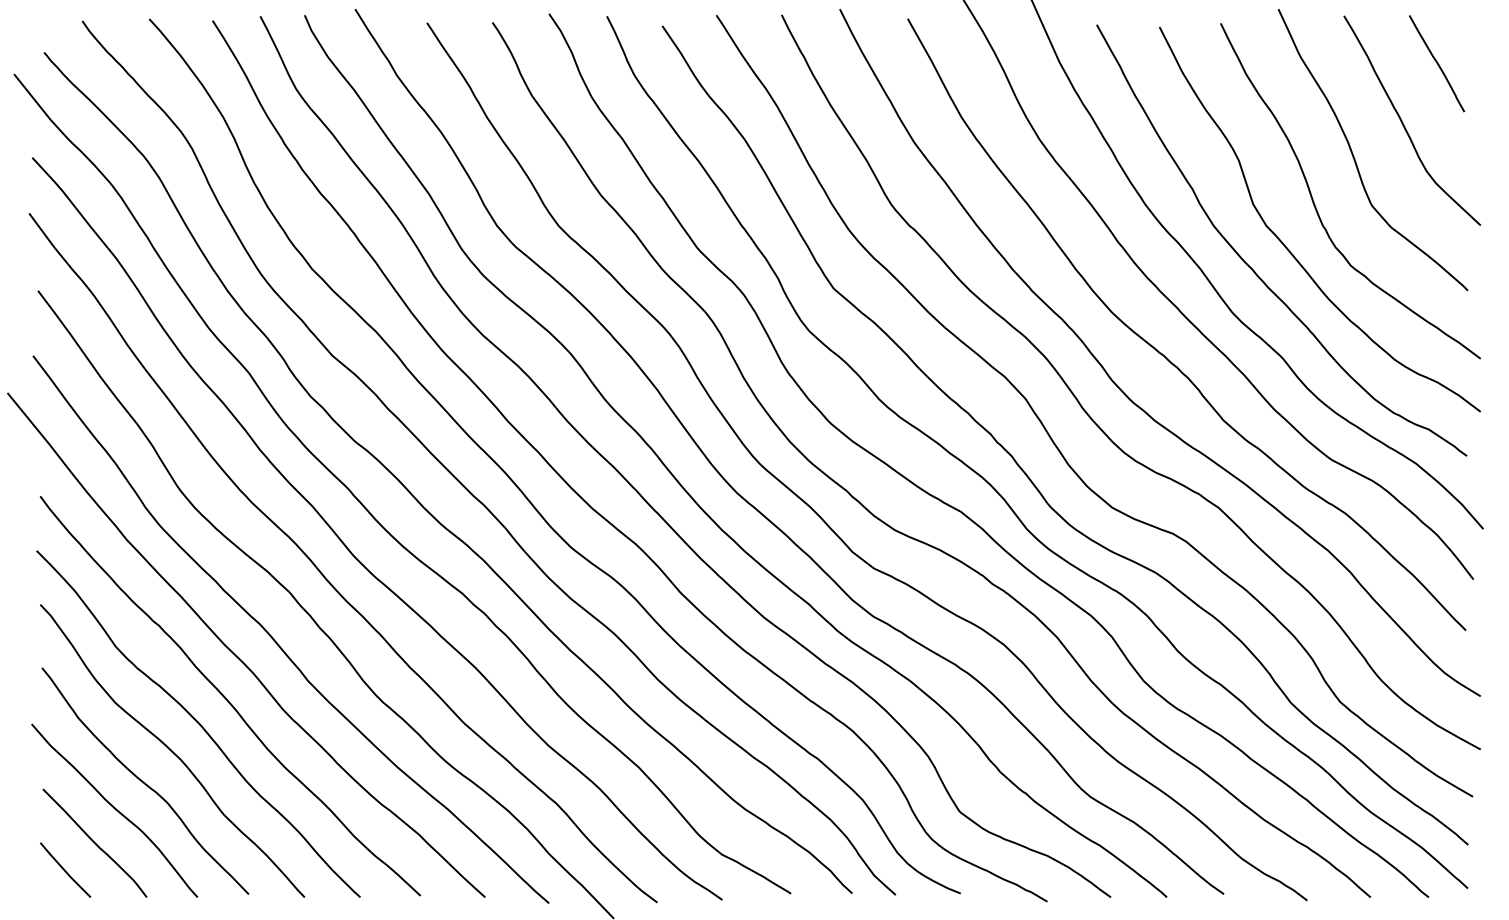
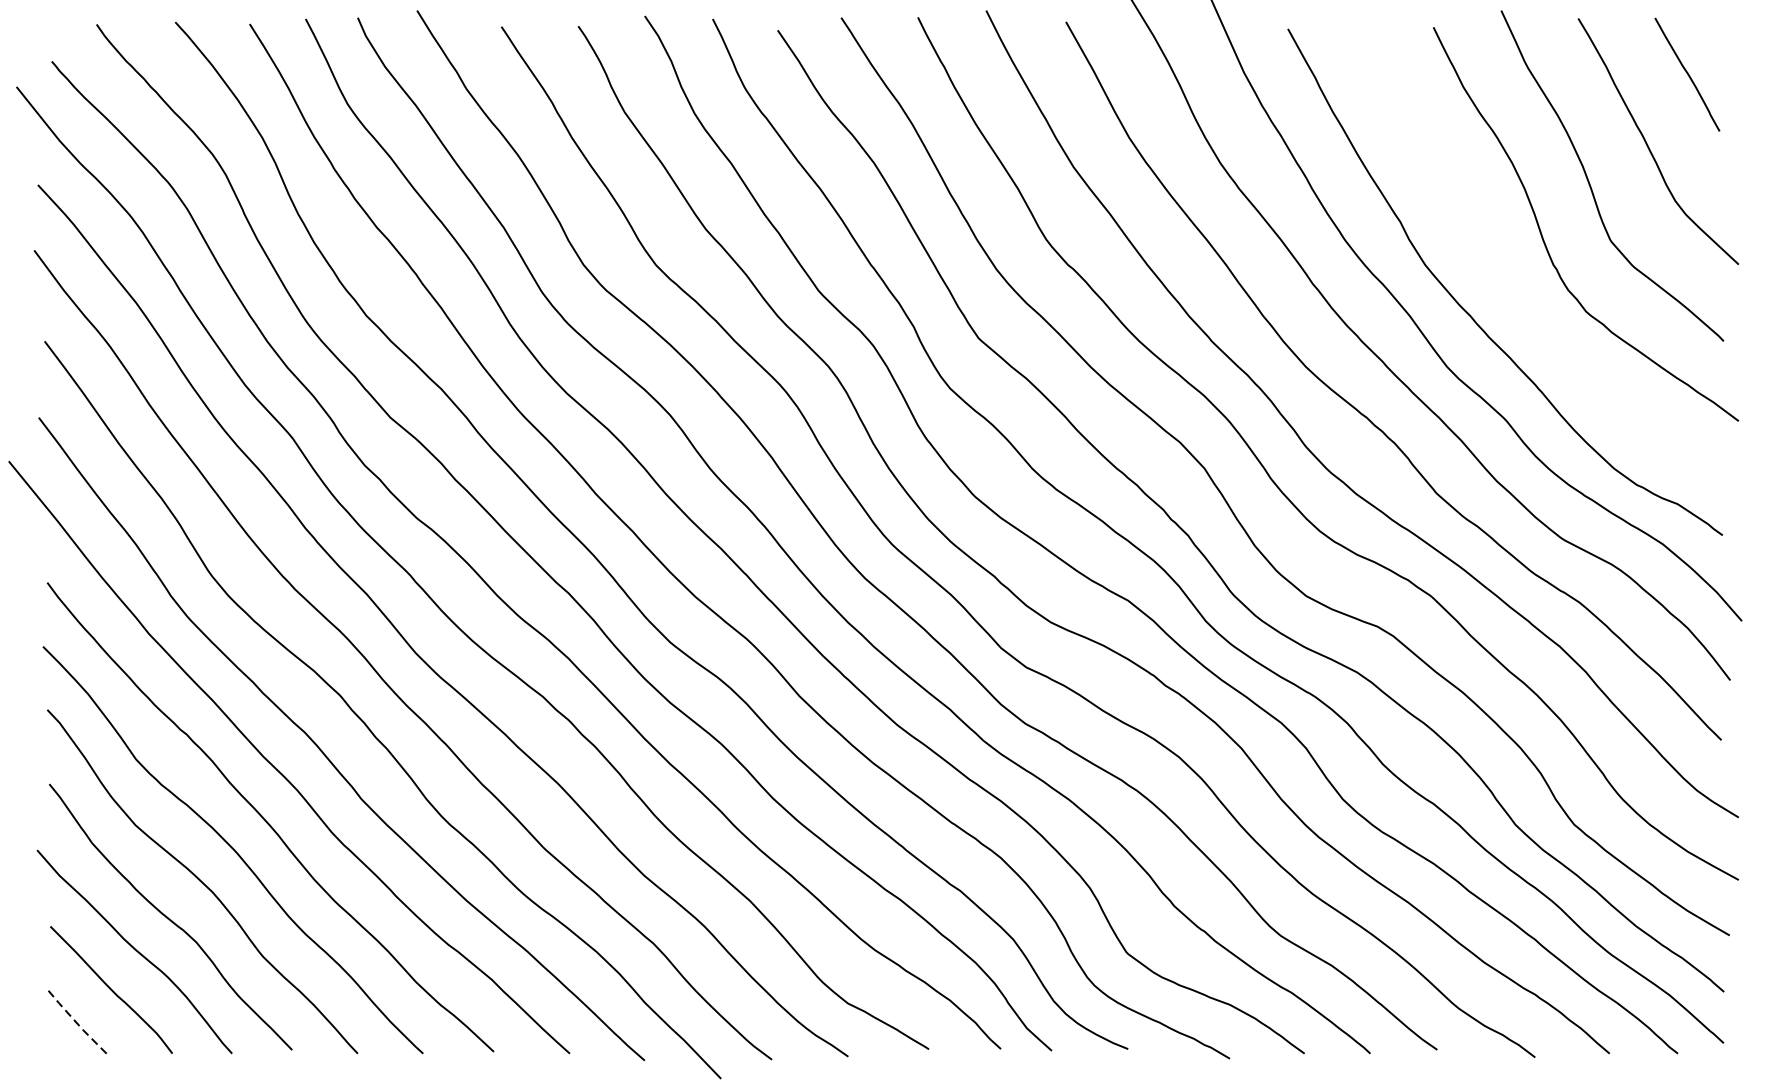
curve: (1289, 249) -> (1514, 292), removed
line: (64, 870) -> (75, 1022), solid -> dashed

